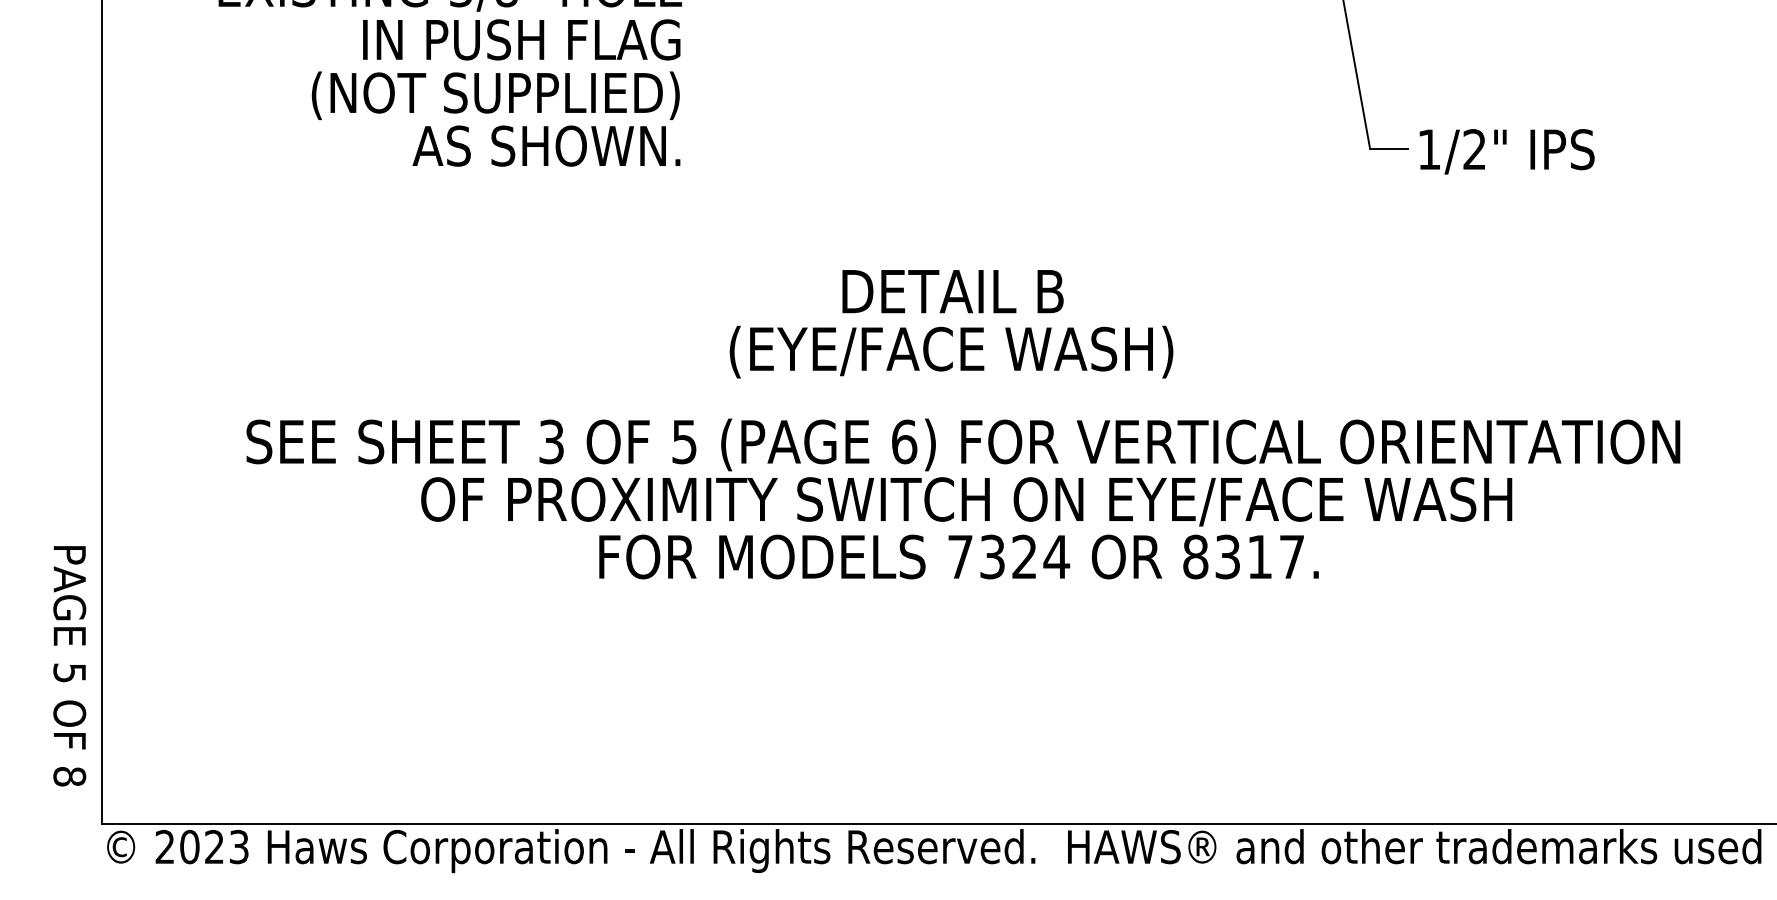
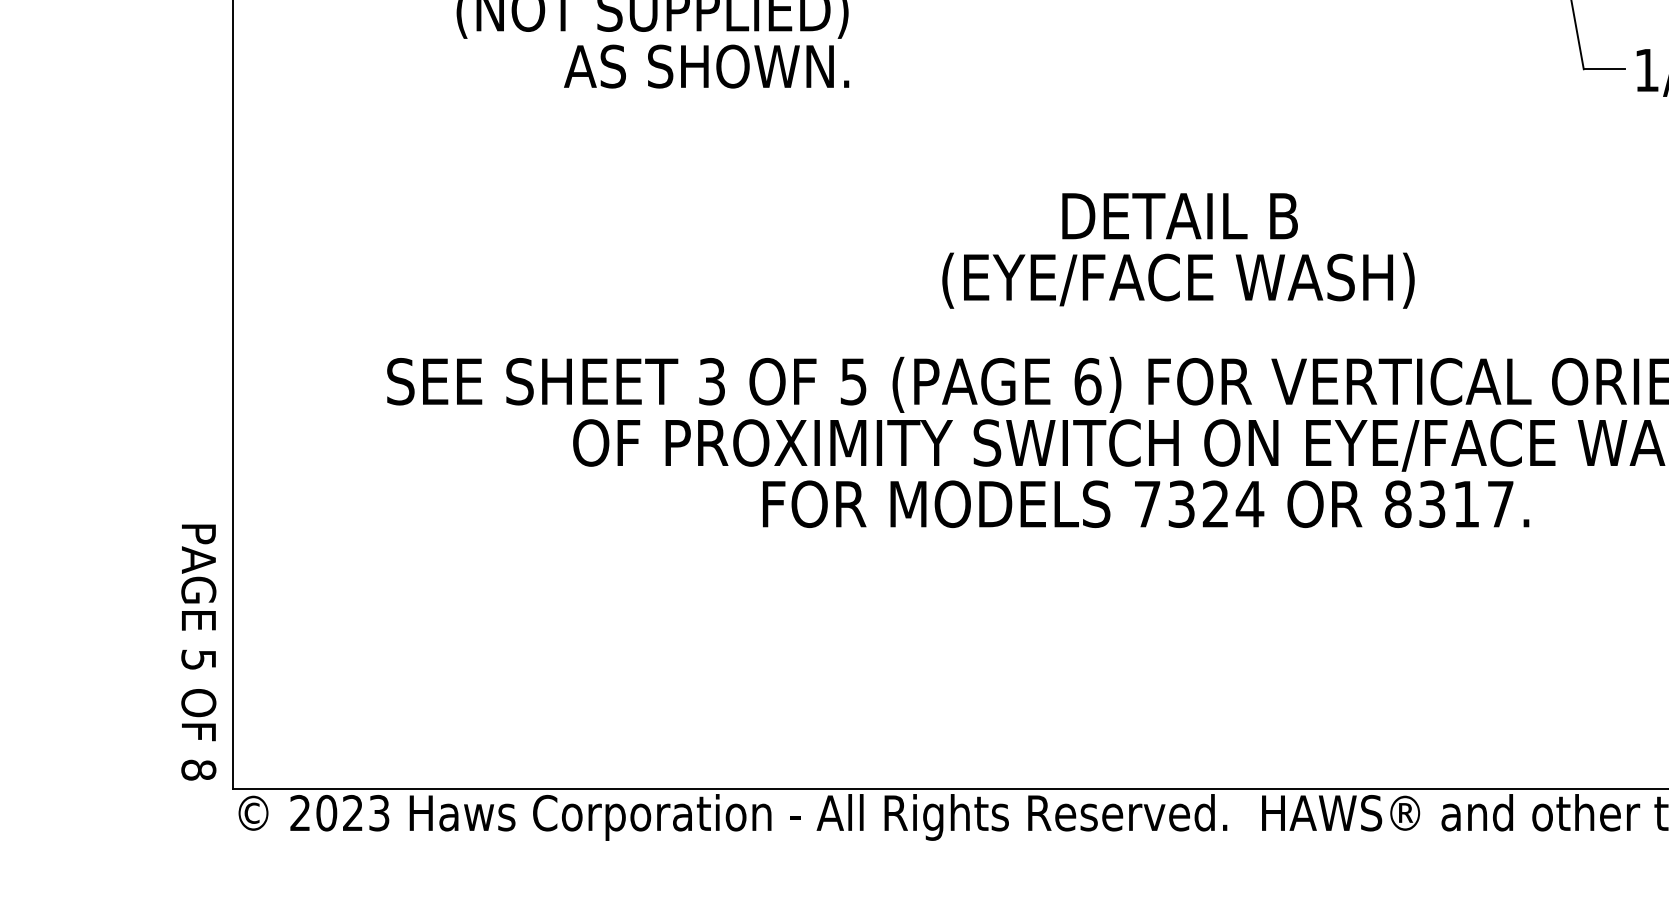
text: (951, 324) -> (1178, 251), moved
text: (69, 666) -> (198, 652), moved

